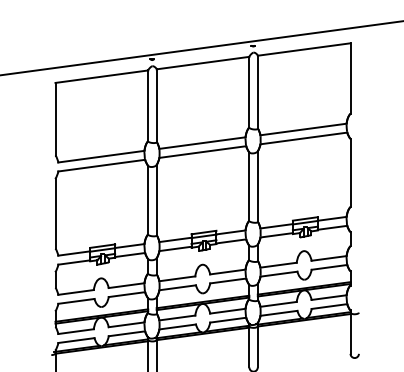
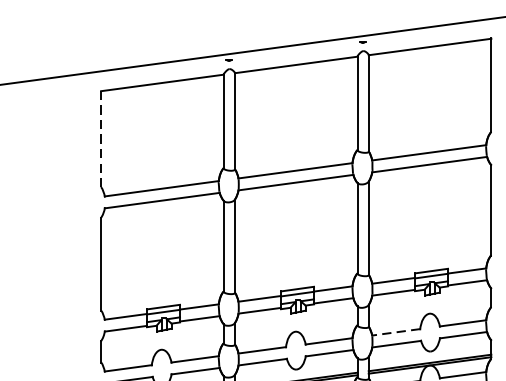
line: (55, 118) -> (101, 138), solid -> dashed
line: (278, 265) -> (396, 332), solid -> dashed

